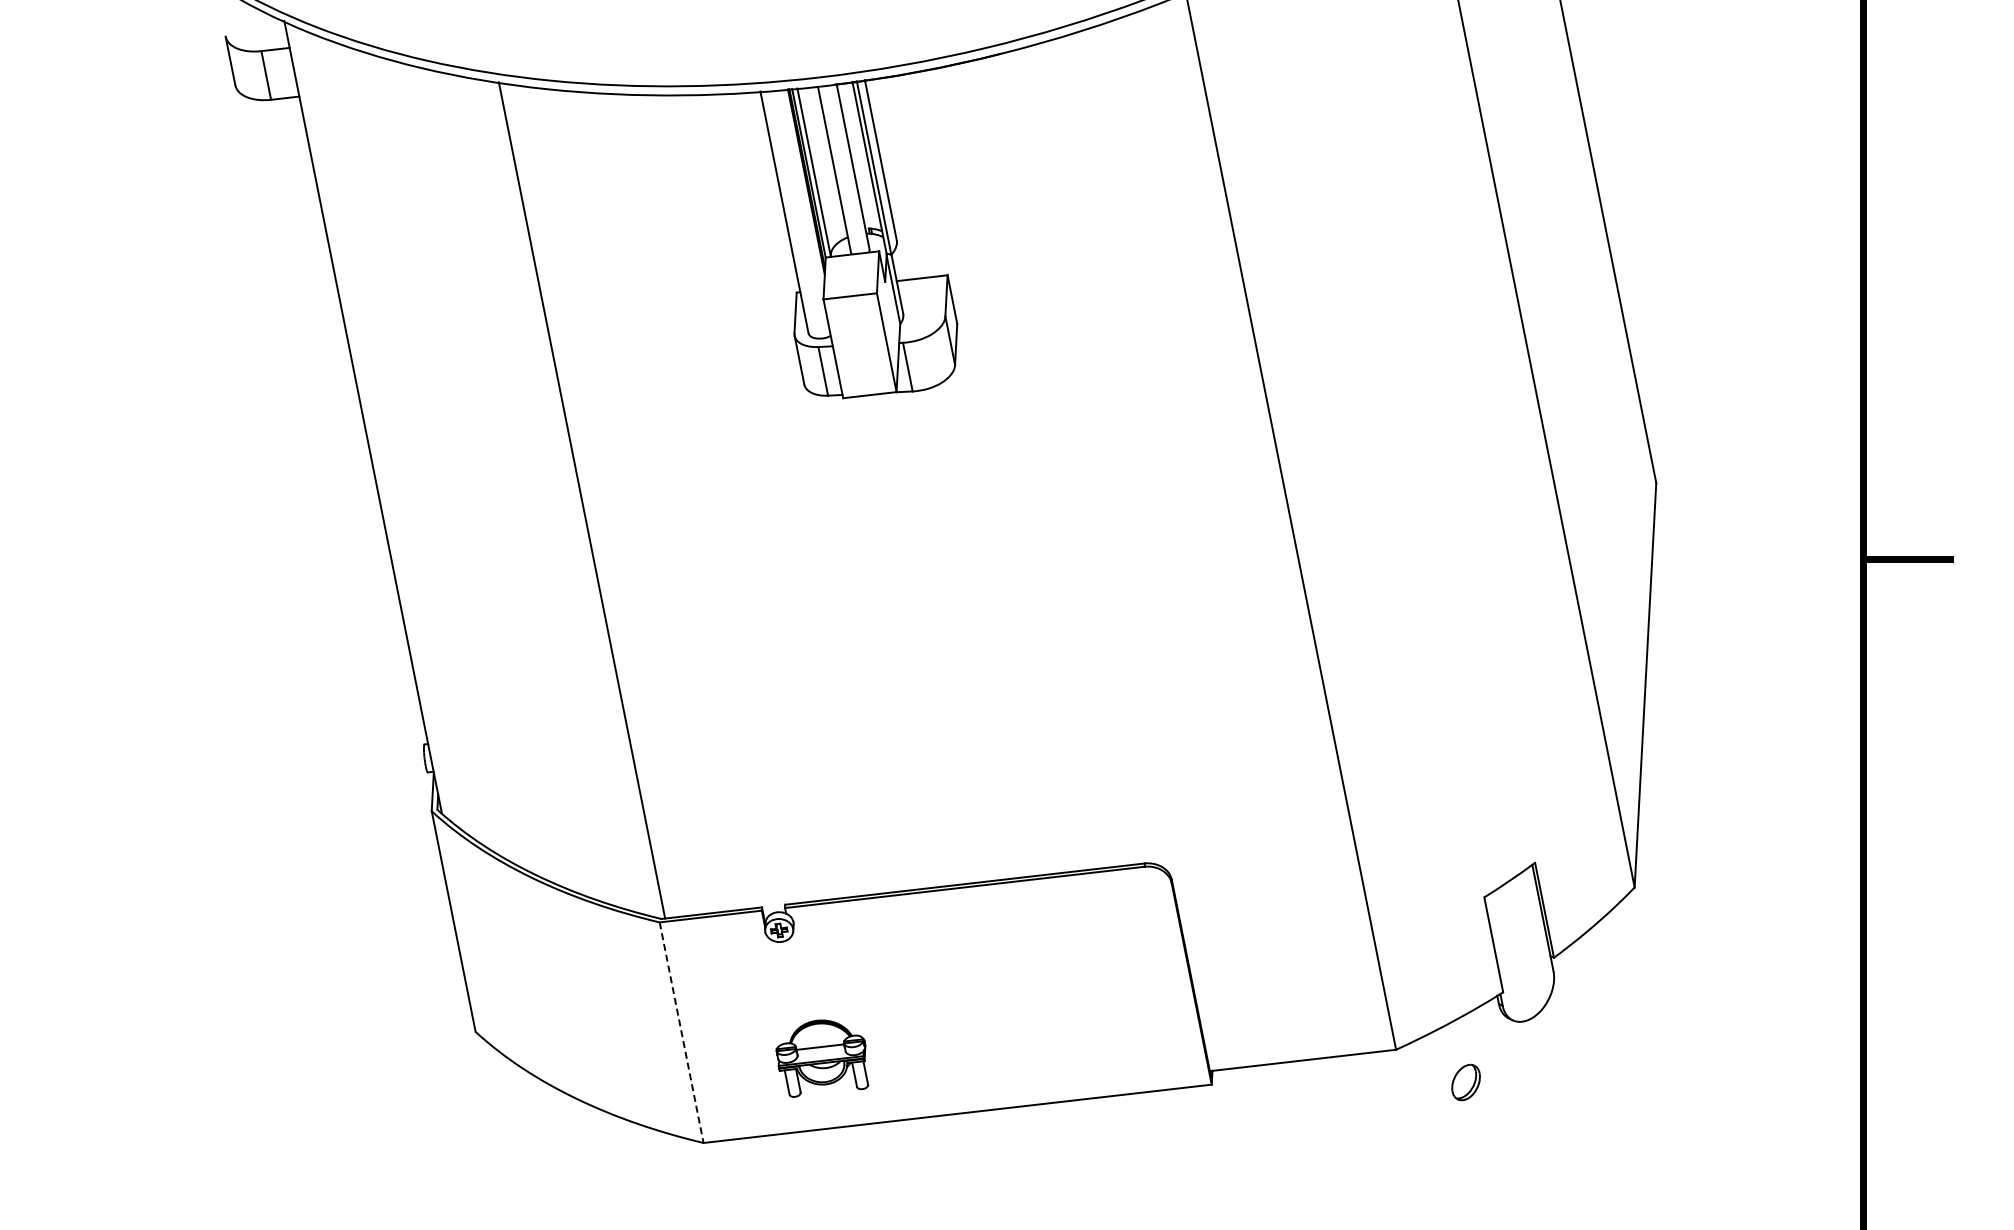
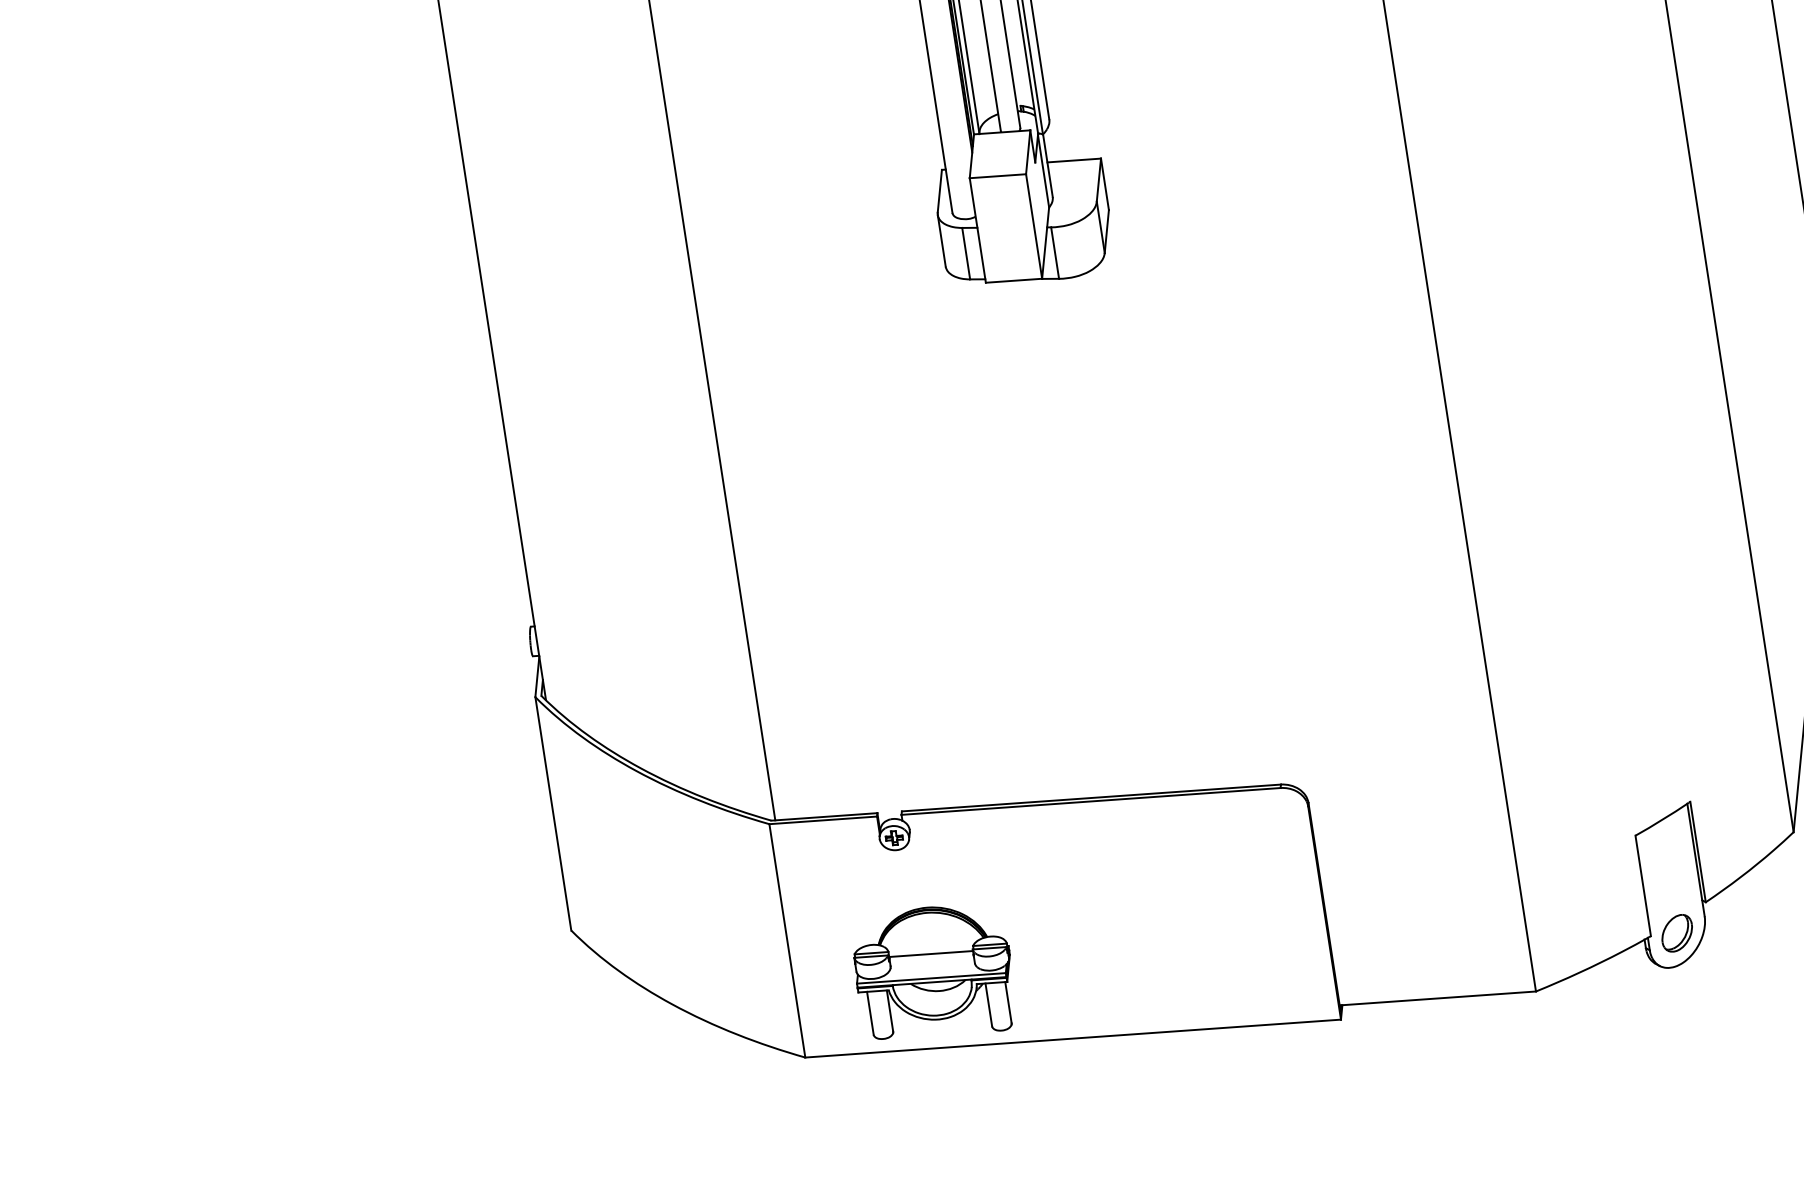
line: (681, 1033) -> (787, 941), dashed -> solid
part: (822, 1058) -> (933, 974), size x1.67
part: (1465, 1082) -> (1676, 933), moved

